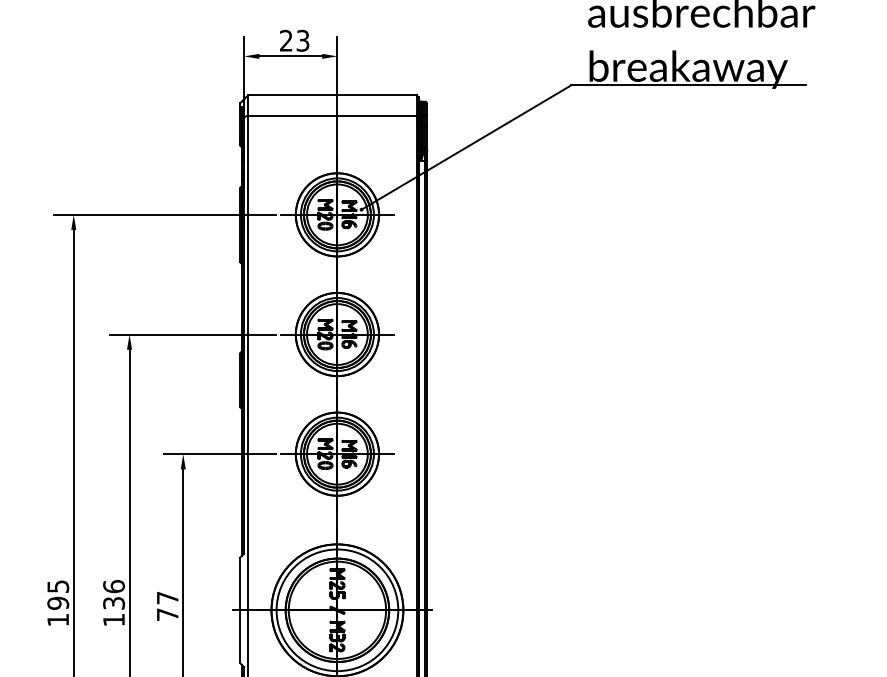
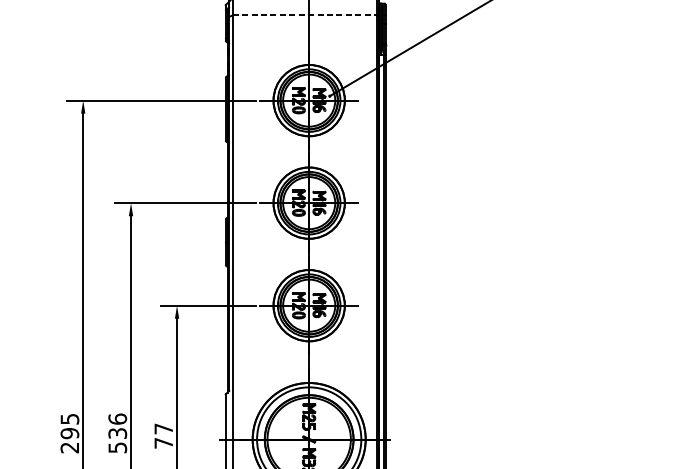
line: (332, 115) -> (304, 15), solid -> dashed
text: (57, 620) -> (69, 448), 195 -> 295
text: (113, 620) -> (117, 448), 136 -> 536

